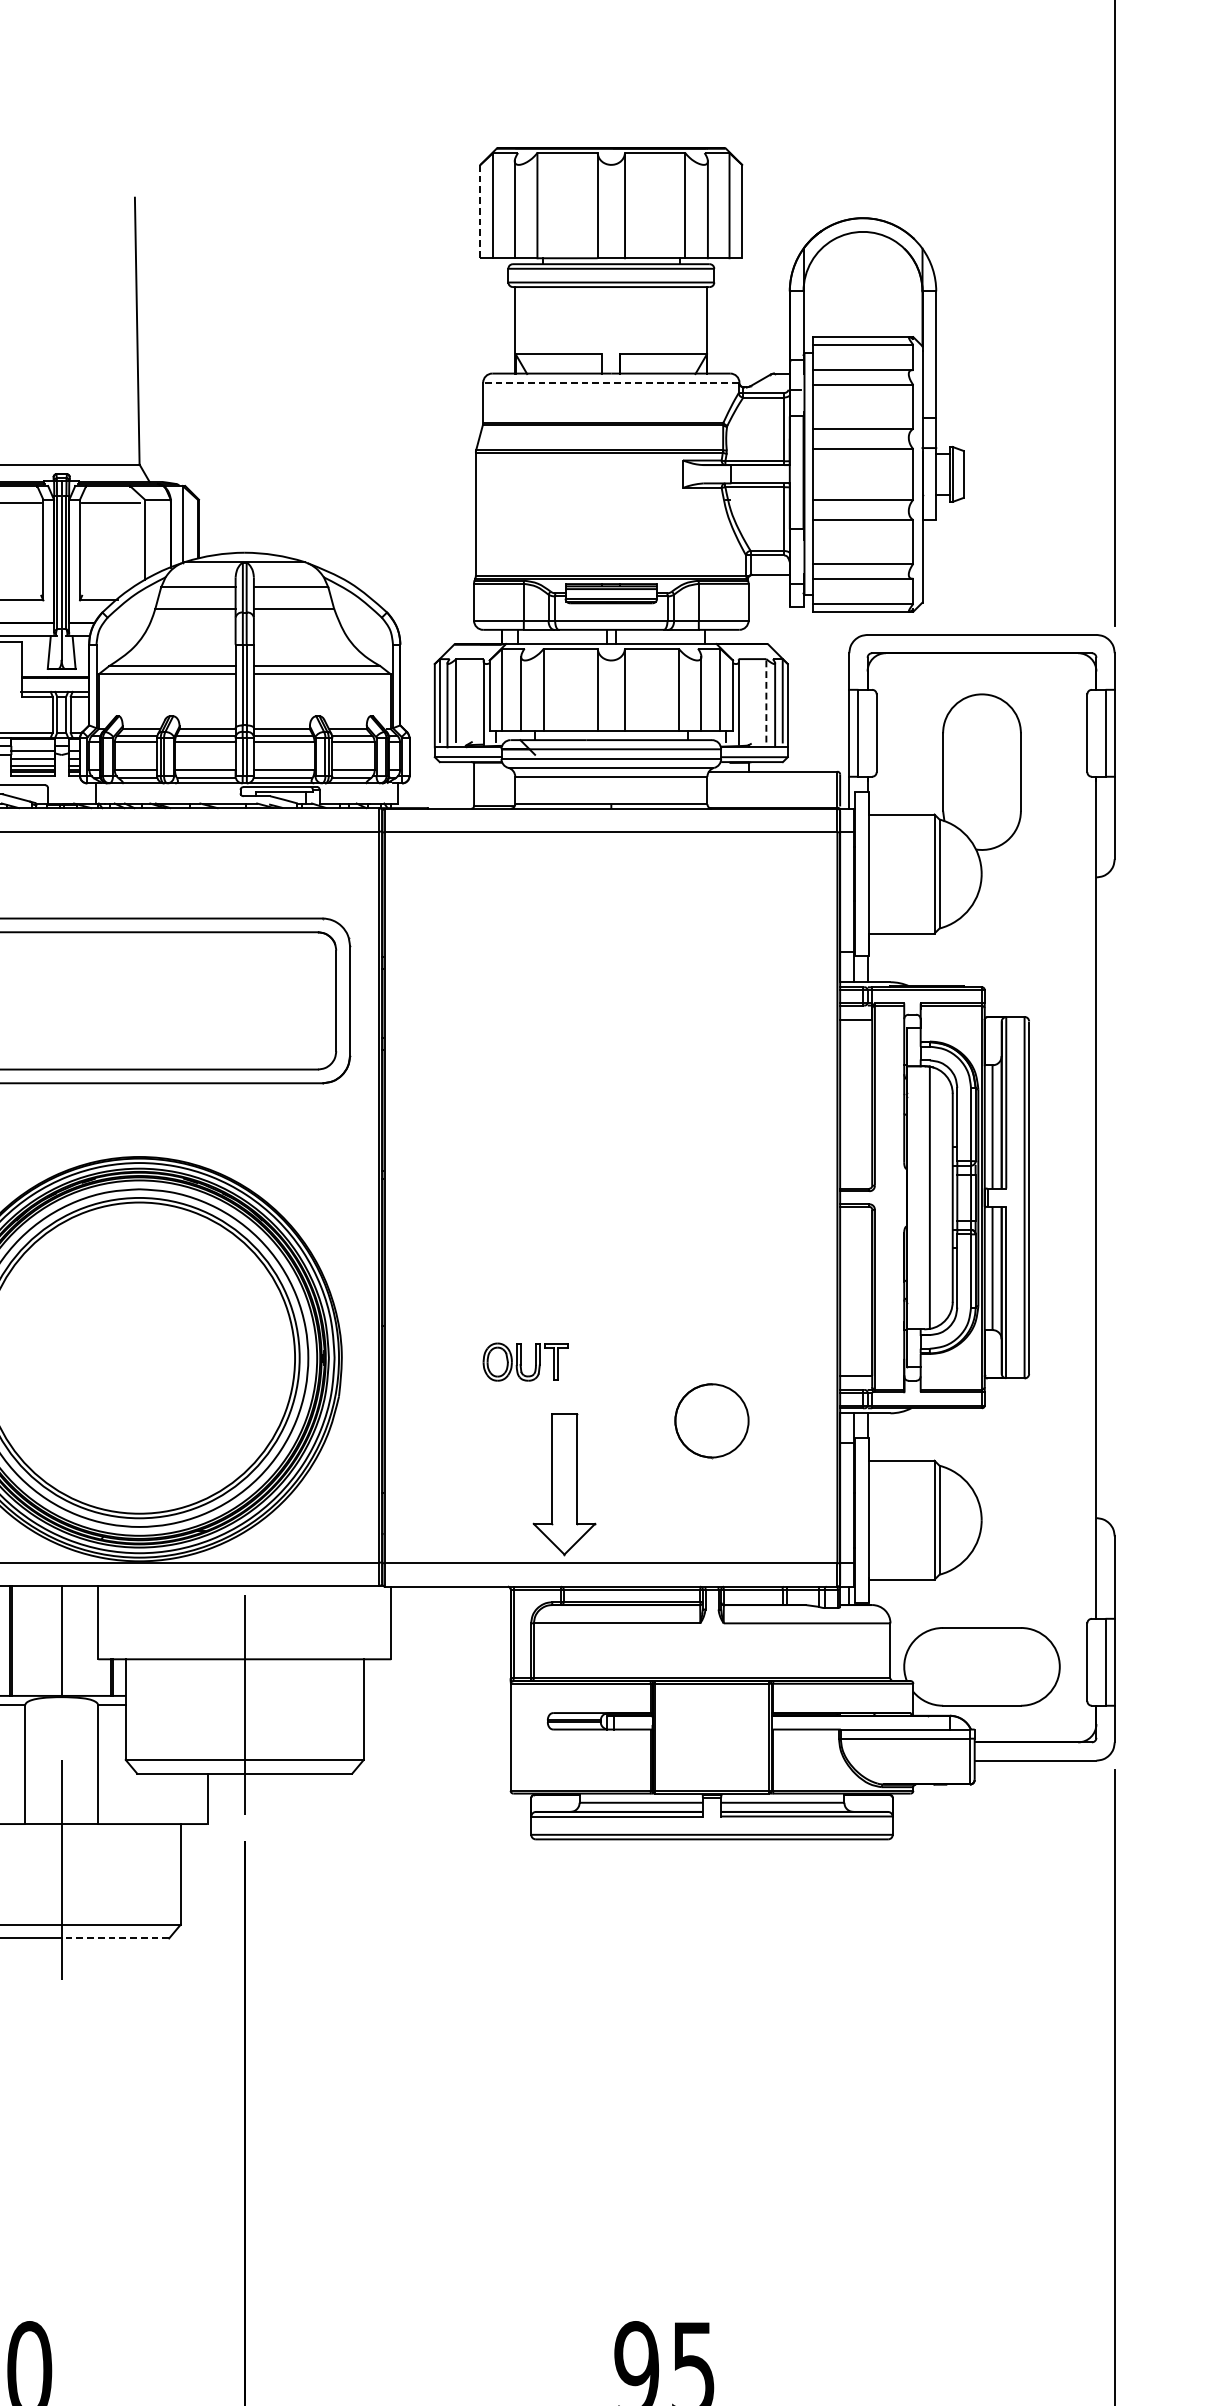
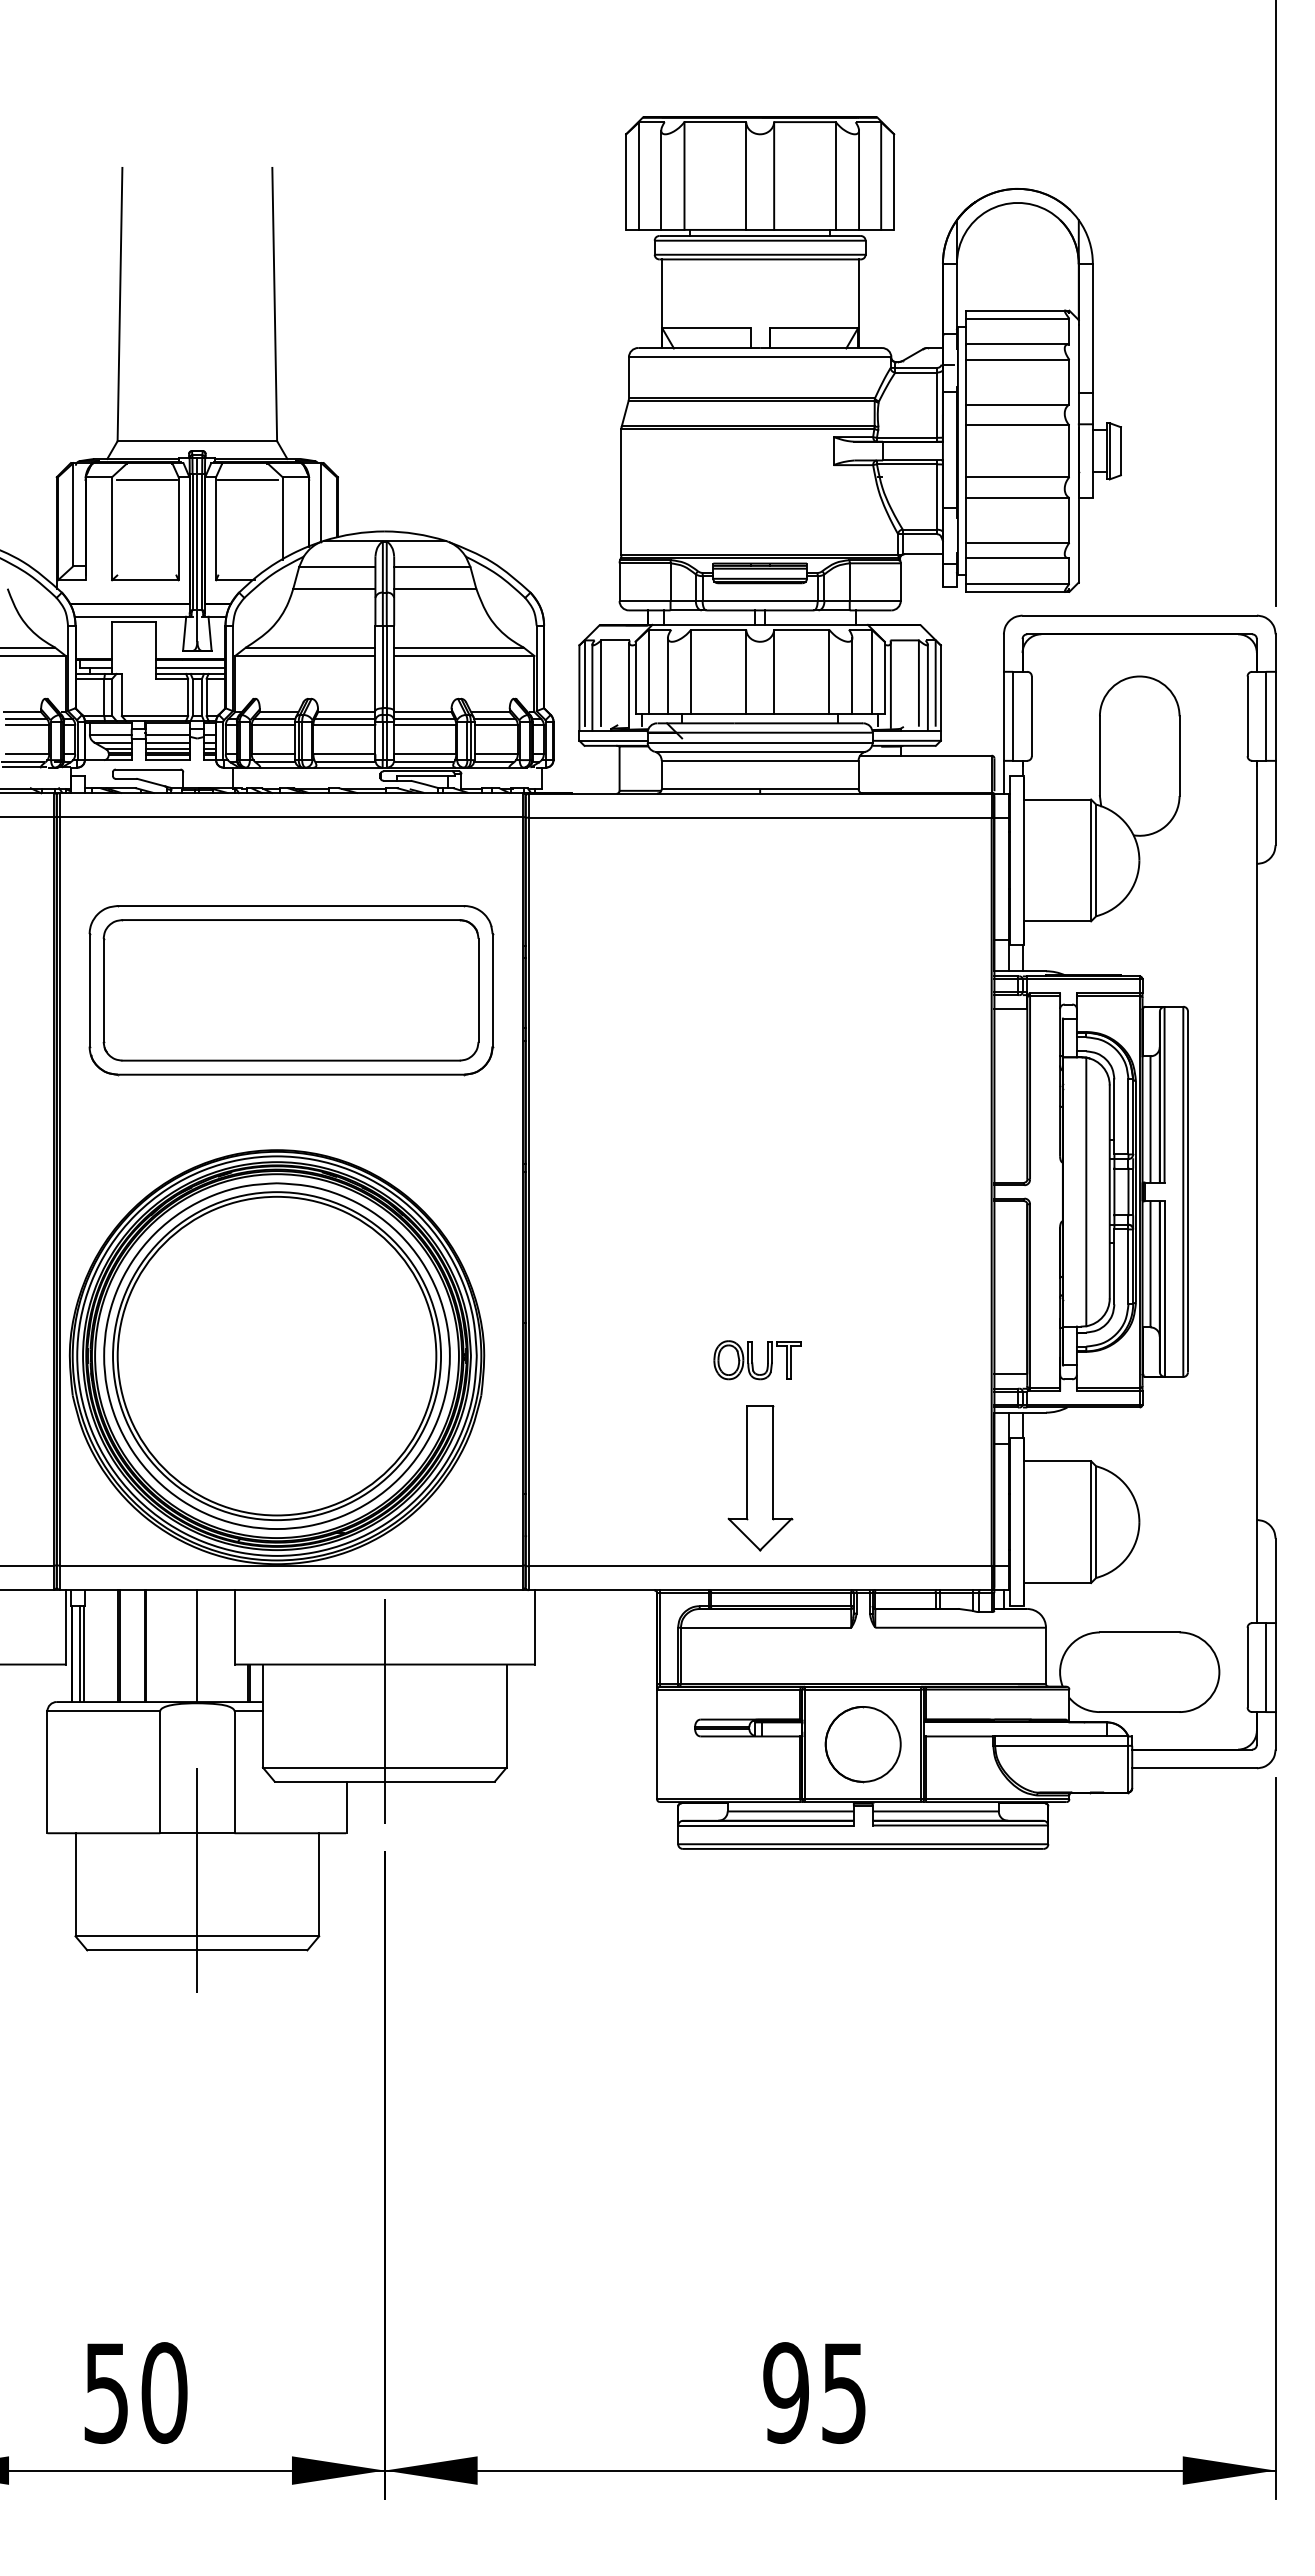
line: (480, 211) -> (626, 182), dashed -> solid
line: (610, 382) -> (759, 357), dashed -> solid
line: (55, 686) -> (190, 668), added
line: (765, 701) -> (918, 683), dashed -> solid
part: (525, 1362) -> (757, 1360), moved
part: (711, 1420) -> (862, 1744), moved
part: (564, 1484) -> (760, 1478), moved
line: (114, 1938) -> (251, 1950), dashed -> solid

